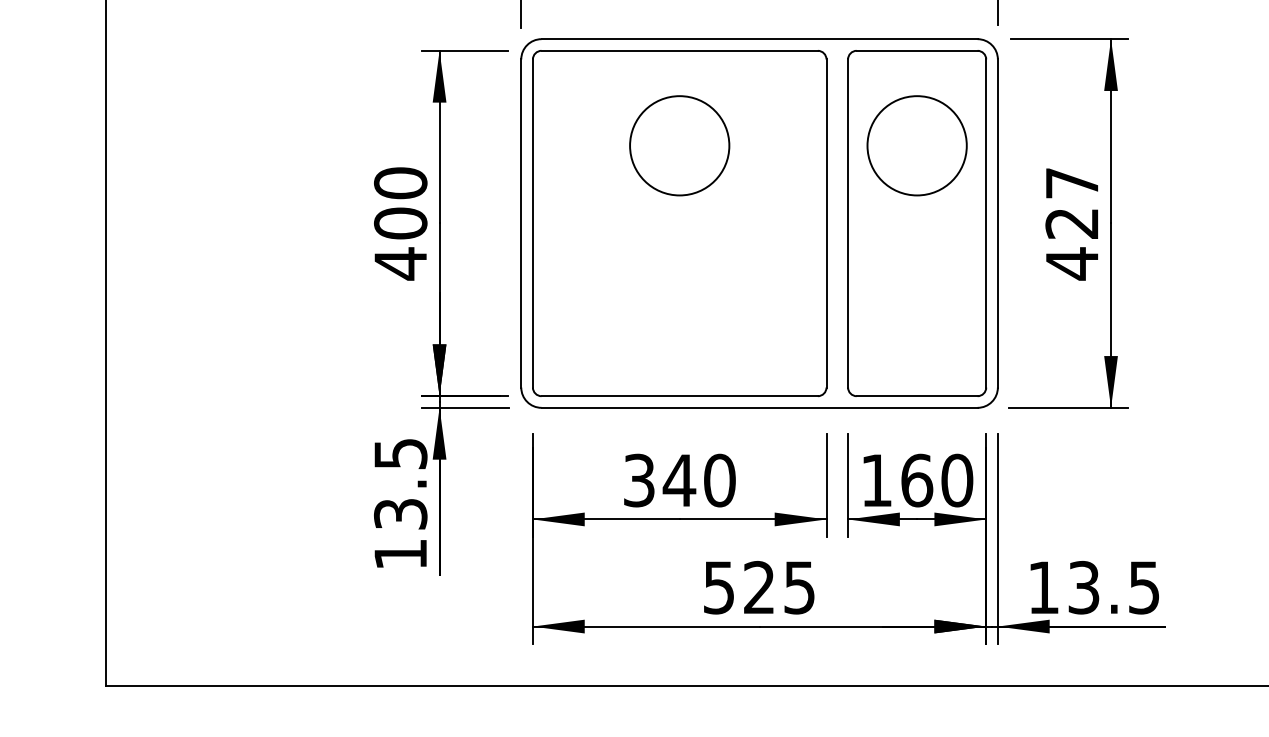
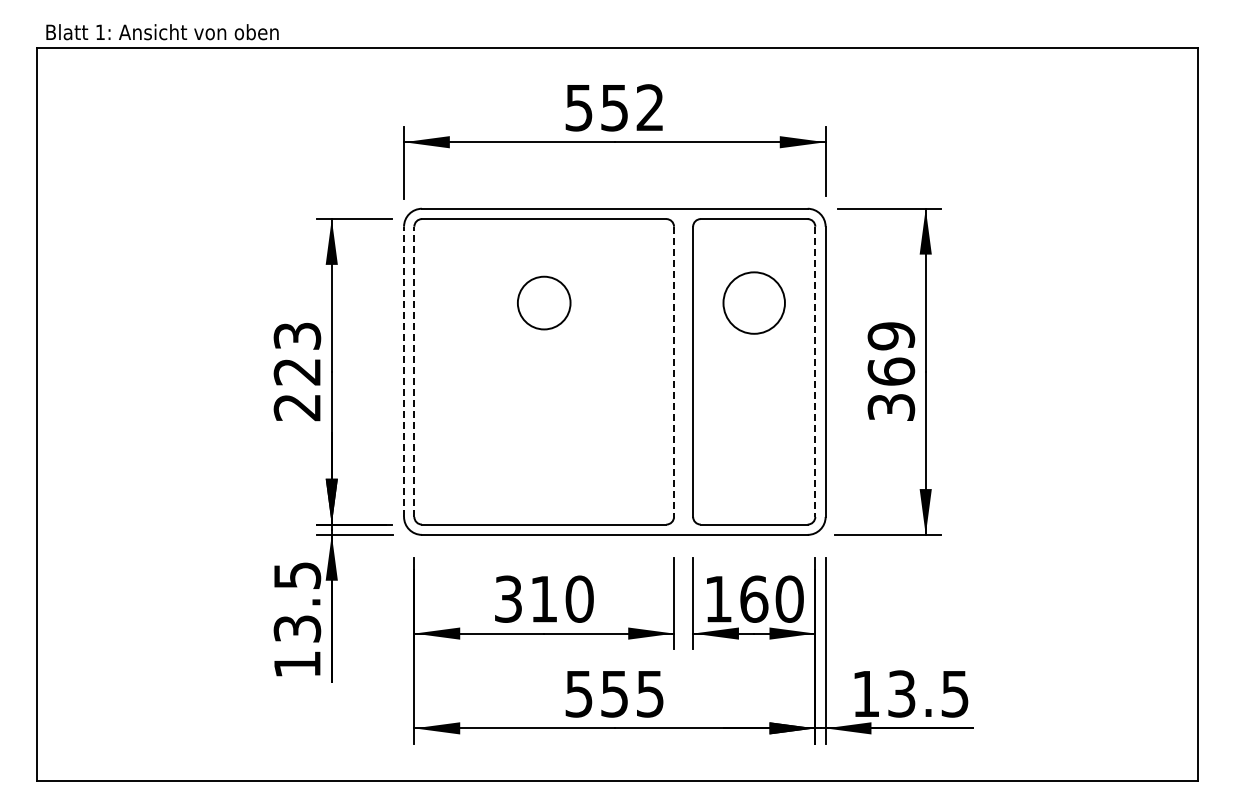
circle: (680, 146) -> (544, 303), size x0.6
circle: (917, 146) -> (754, 303), size x0.7
line: (521, 223) -> (404, 371), solid -> dashed
line: (533, 223) -> (414, 371), solid -> dashed
text: (400, 224) -> (297, 372), 400 -> 223
line: (827, 224) -> (674, 372), solid -> dashed
line: (986, 224) -> (815, 372), solid -> dashed
text: (1072, 224) -> (891, 372), 427 -> 369
text: (678, 480) -> (543, 599), 340 -> 310
text: (759, 587) -> (614, 693), 525 -> 555

